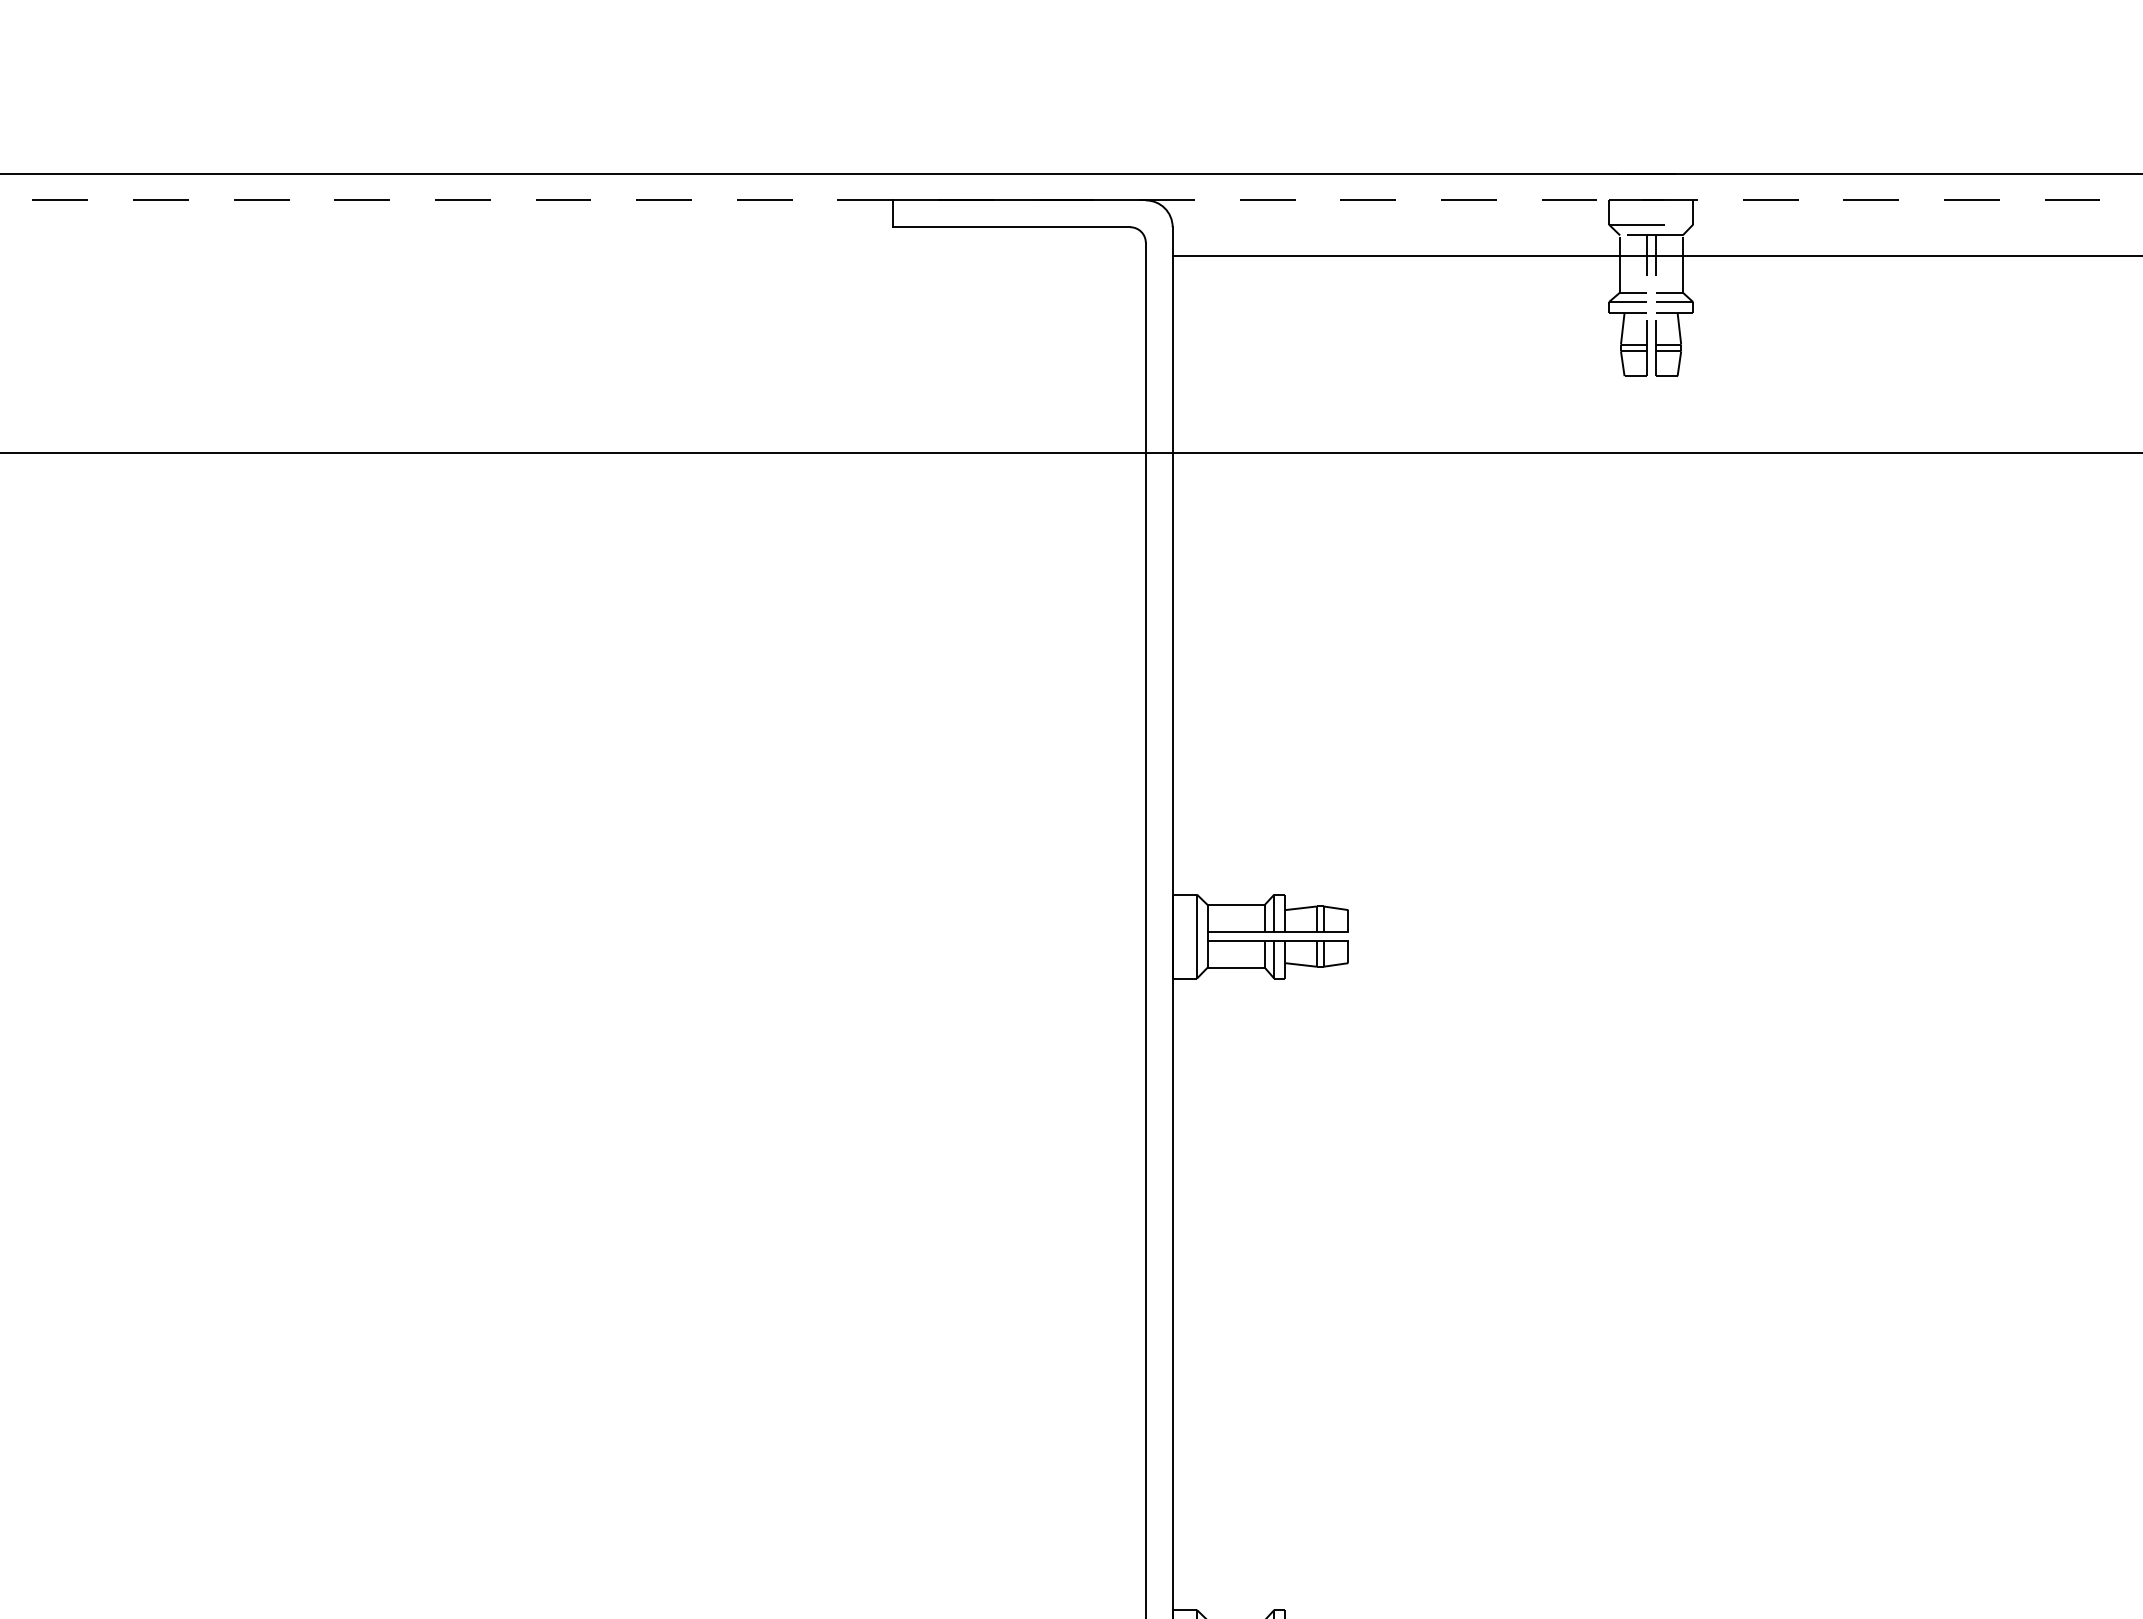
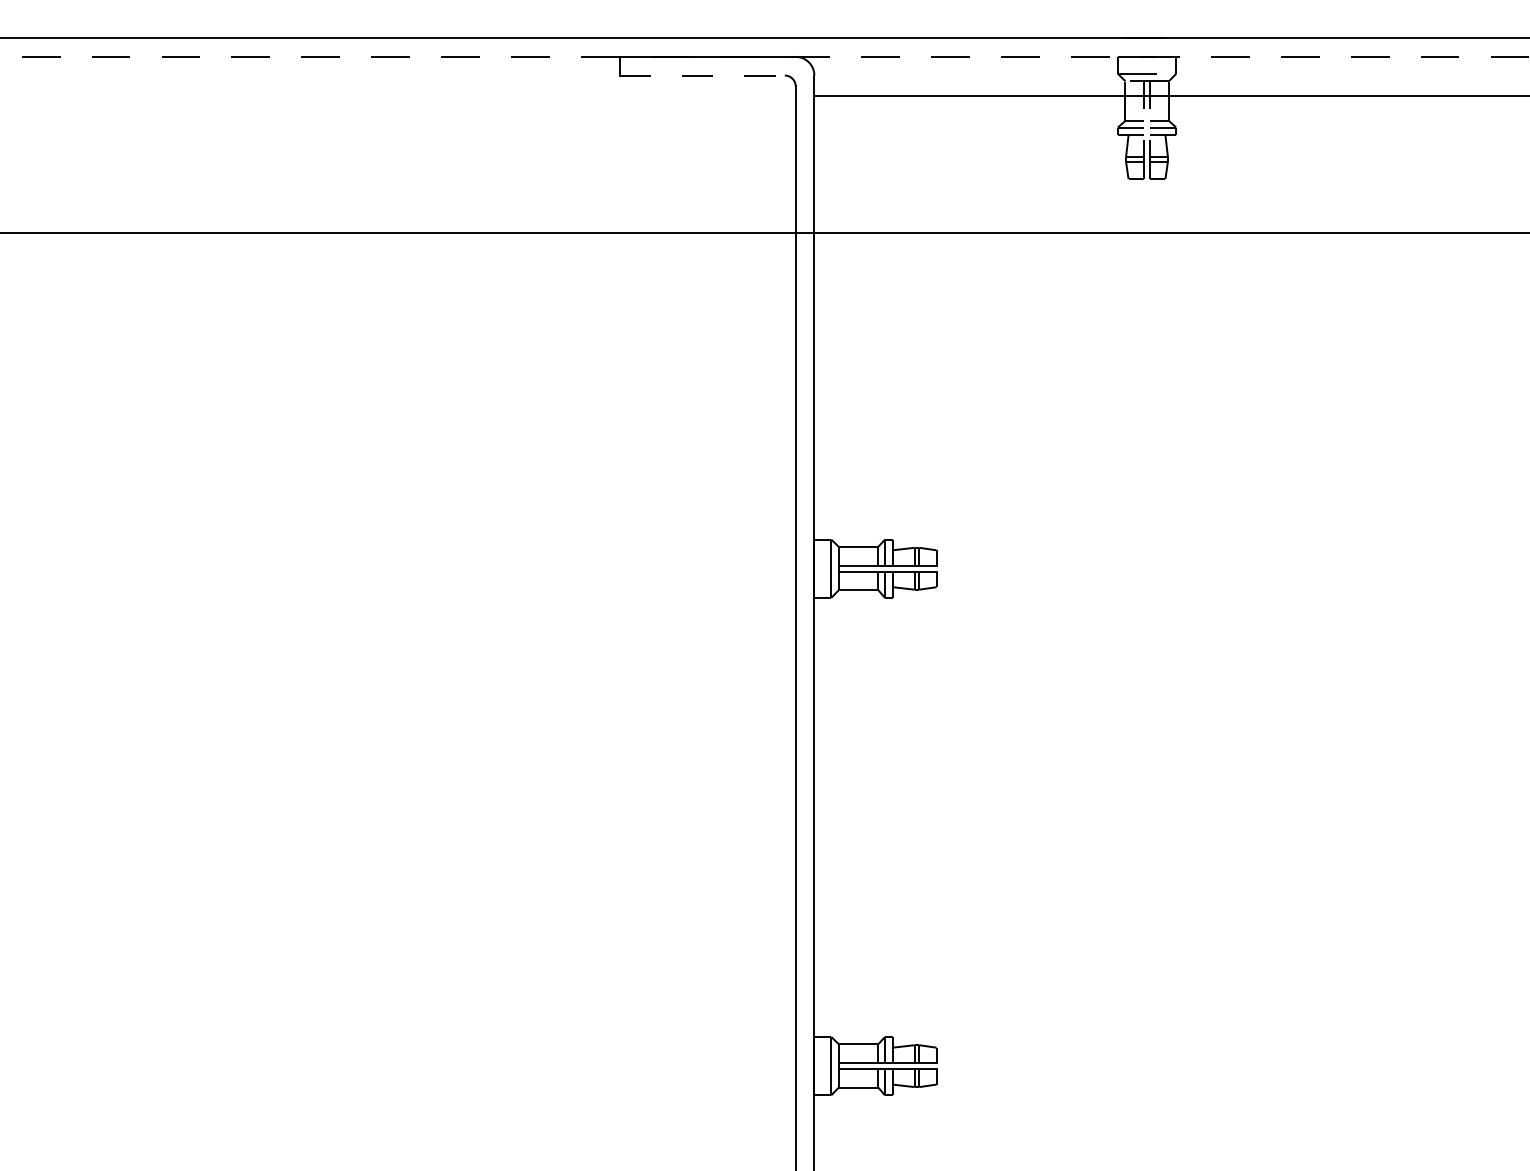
line: (1011, 227) -> (702, 75), solid -> dashed

